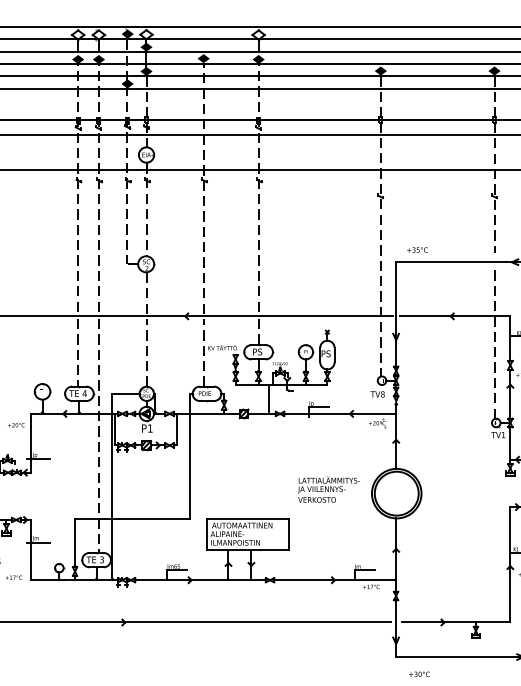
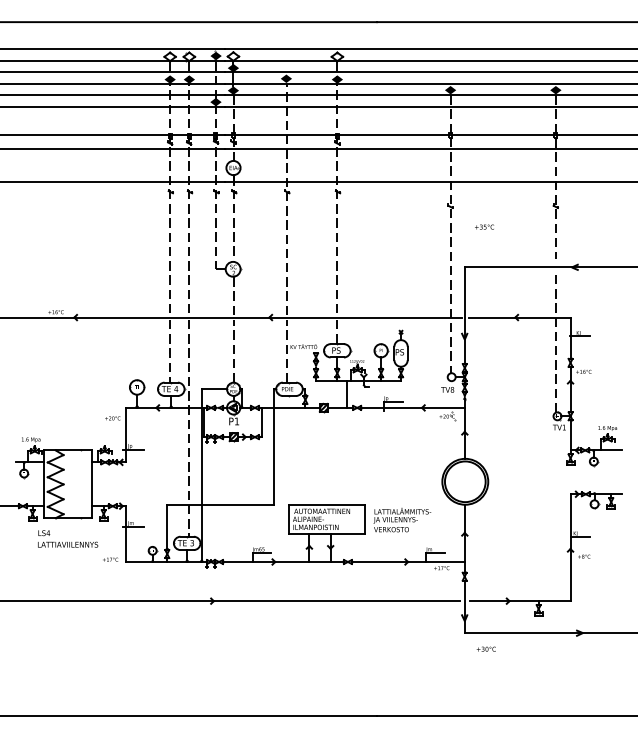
text: (417, 249) -> (484, 226), moved
text: (328, 490) -> (402, 520), moved

